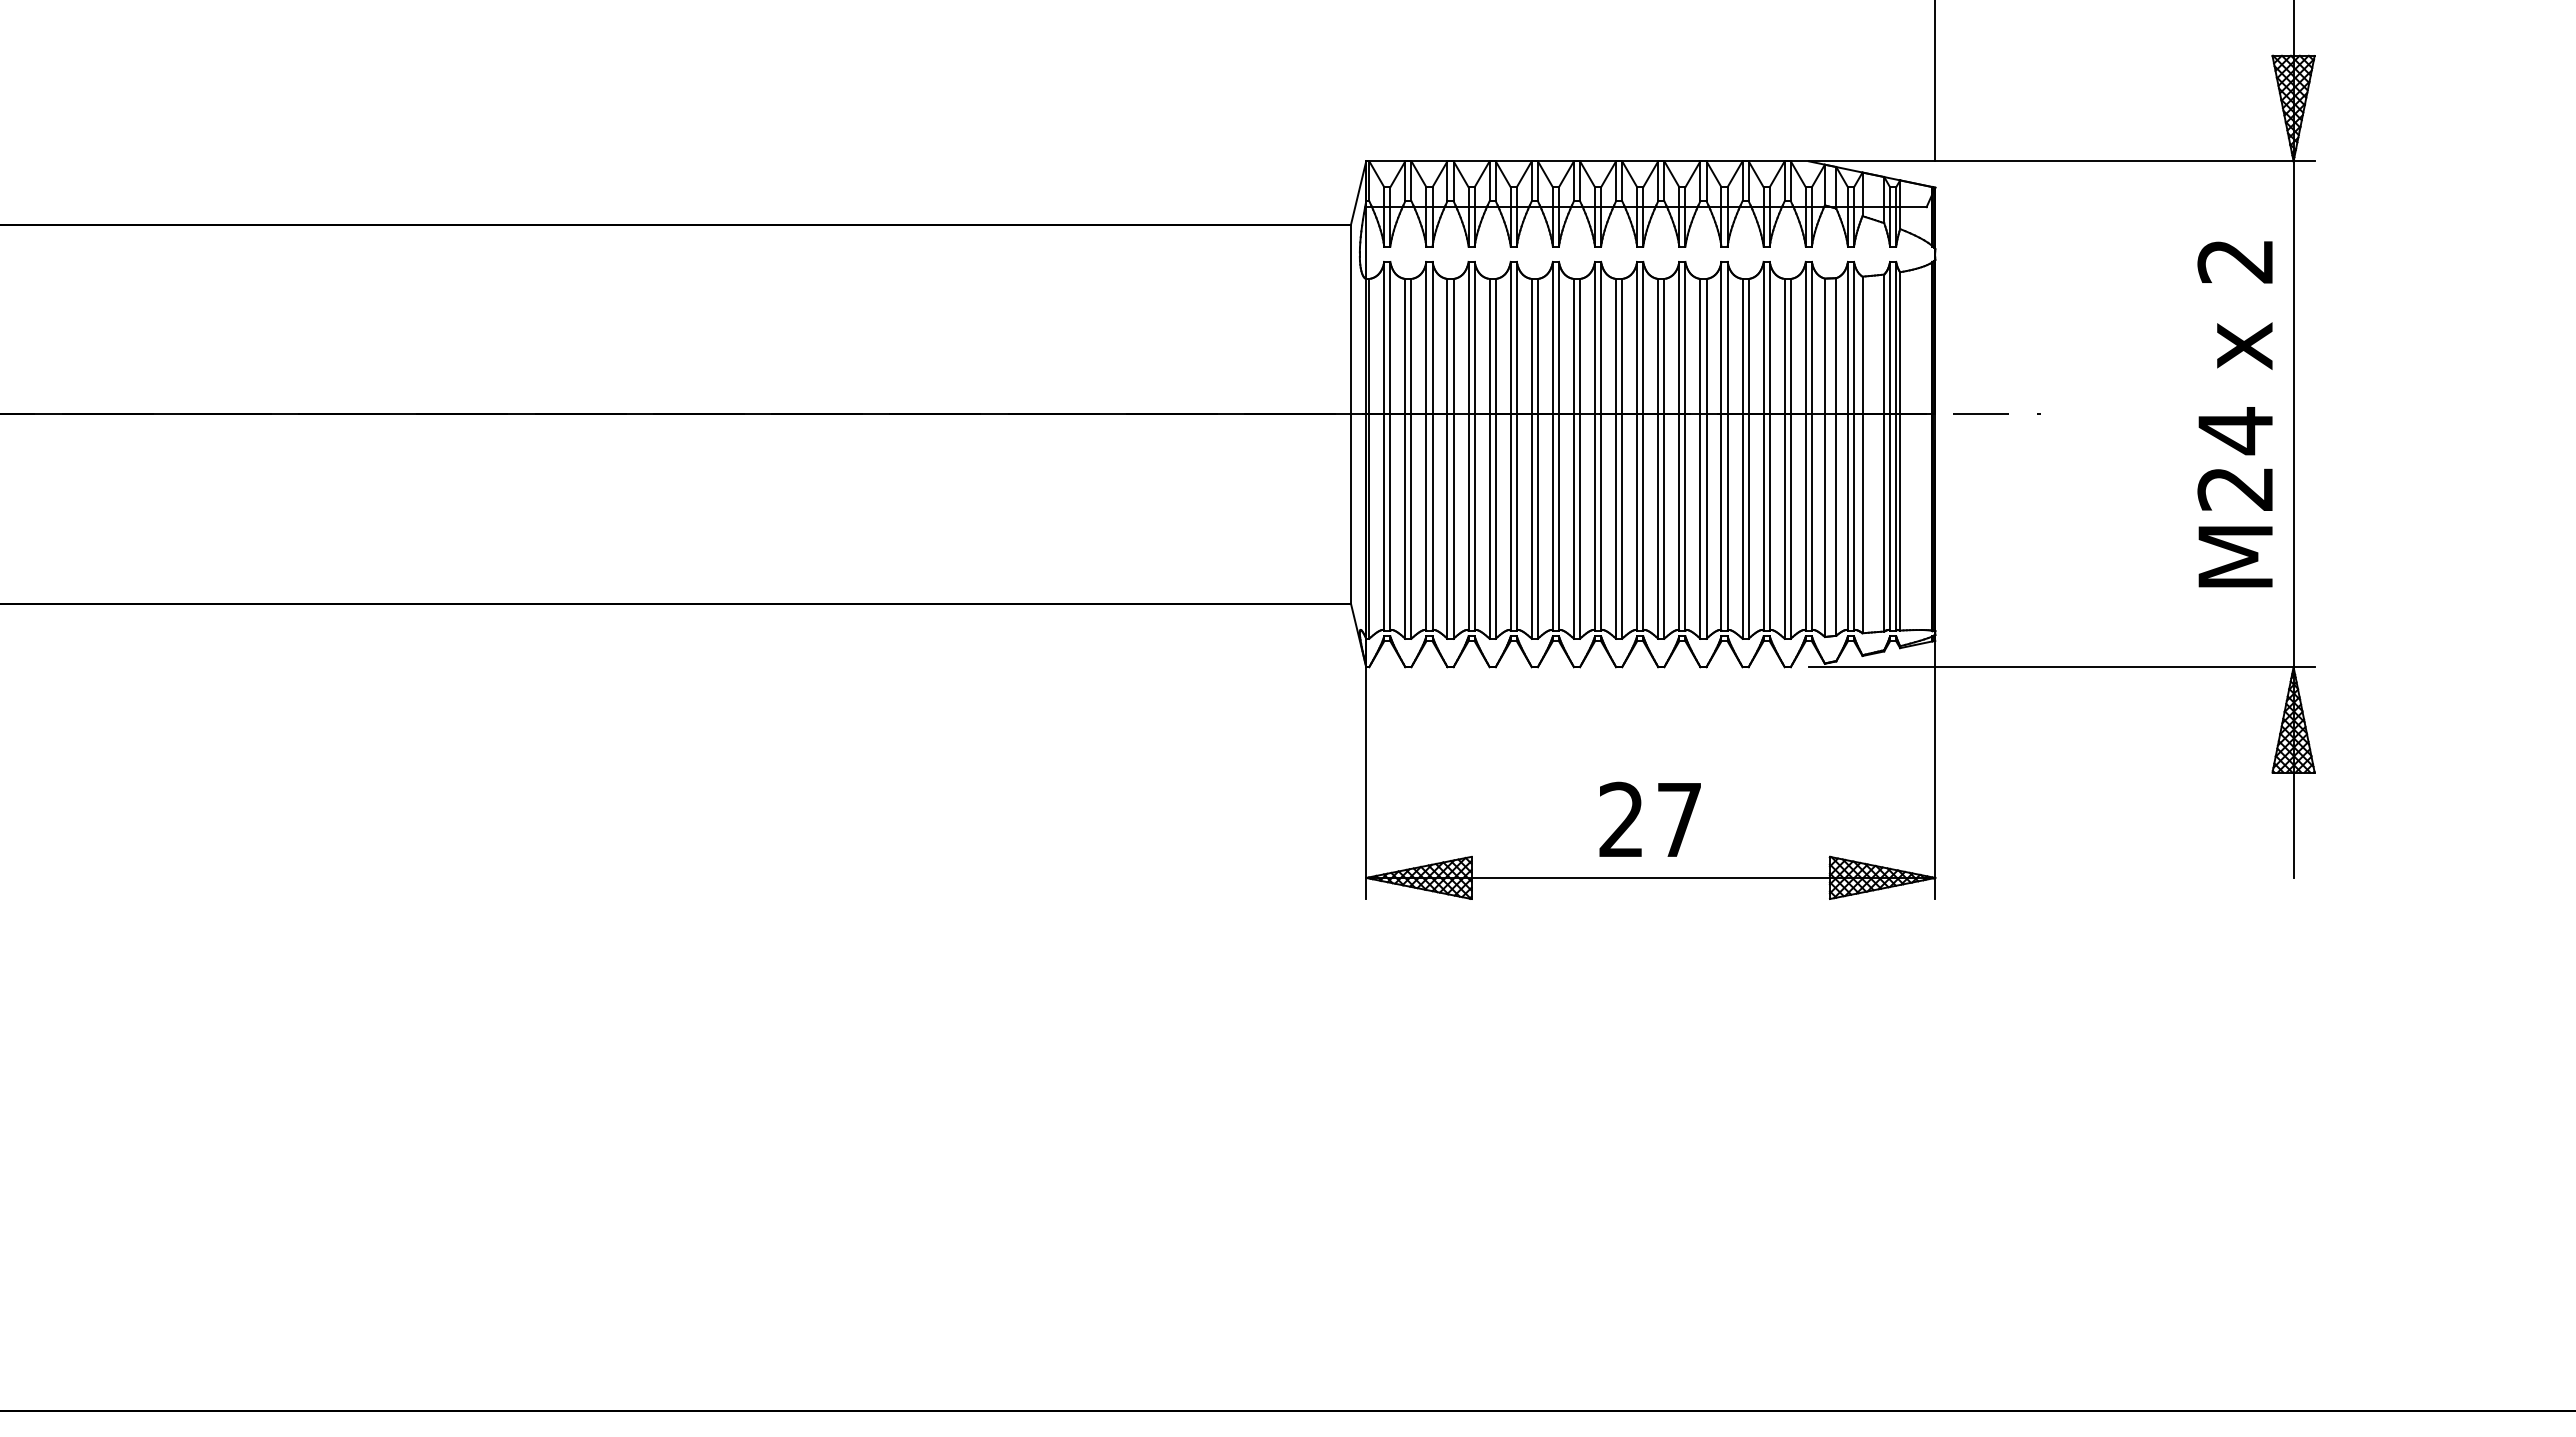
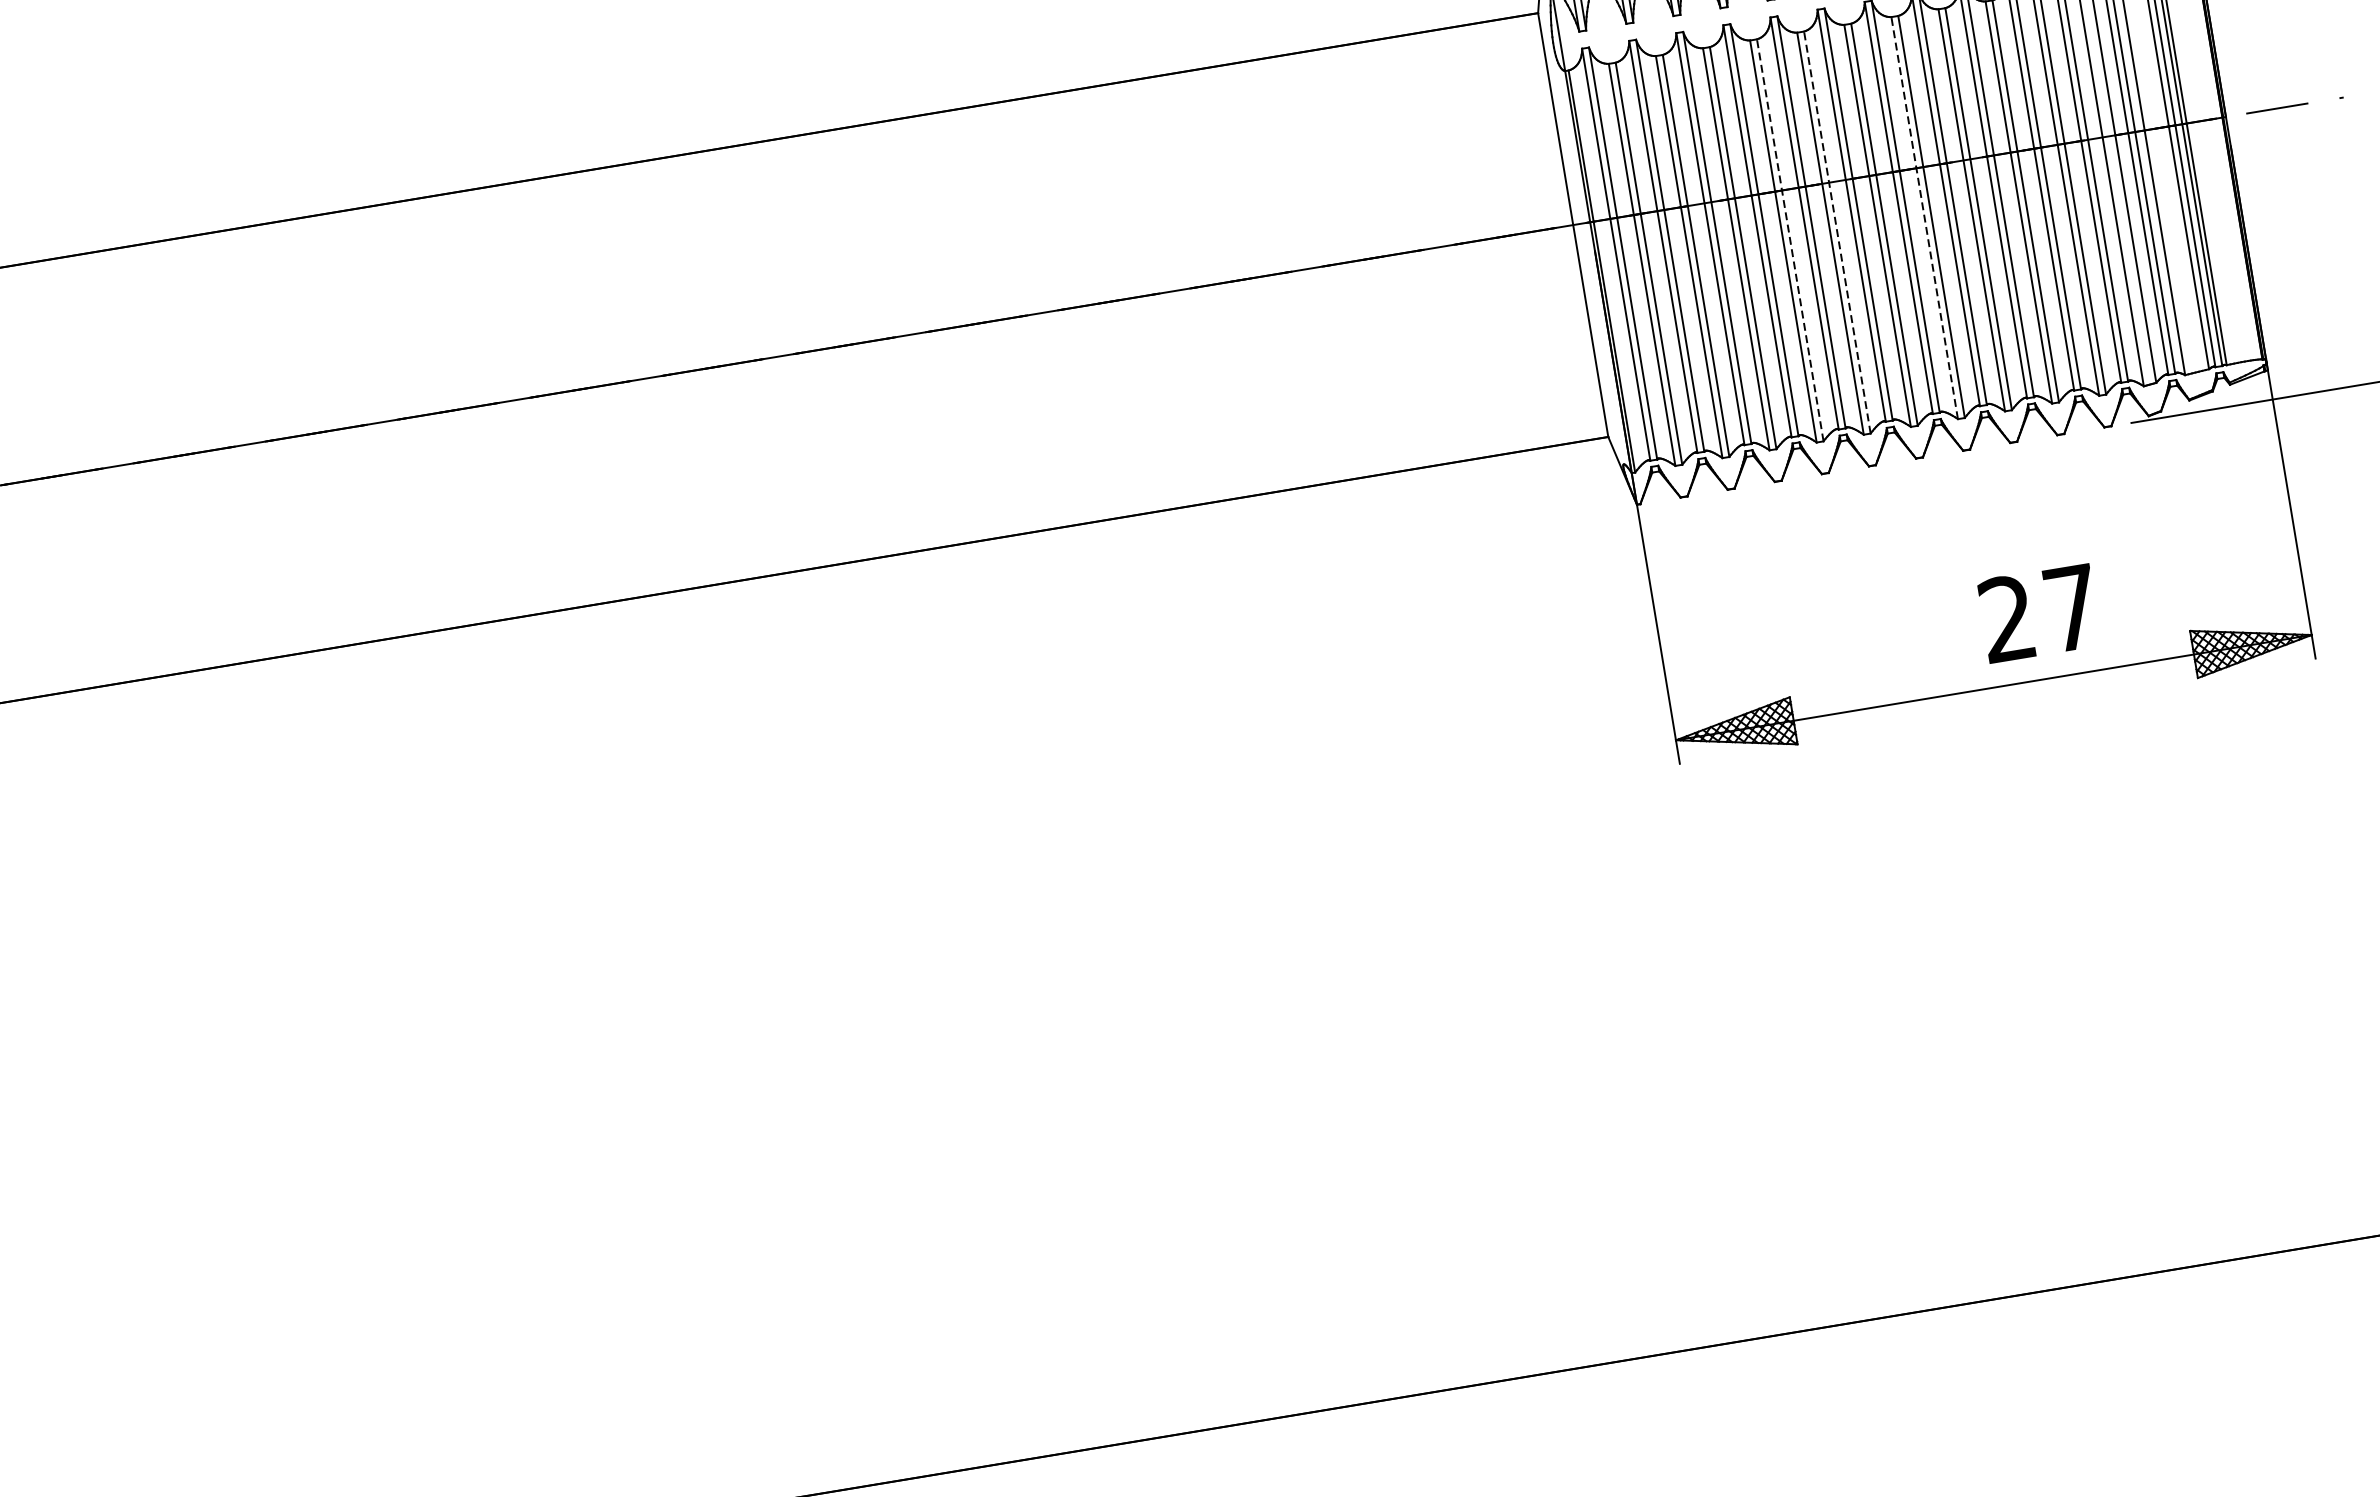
line: (1537, 458) -> (1789, 240), solid -> dashed
line: (1580, 458) -> (1837, 232), solid -> dashed
line: (1658, 458) -> (1924, 217), solid -> dashed
text: (1649, 818) -> (2038, 612), moved

